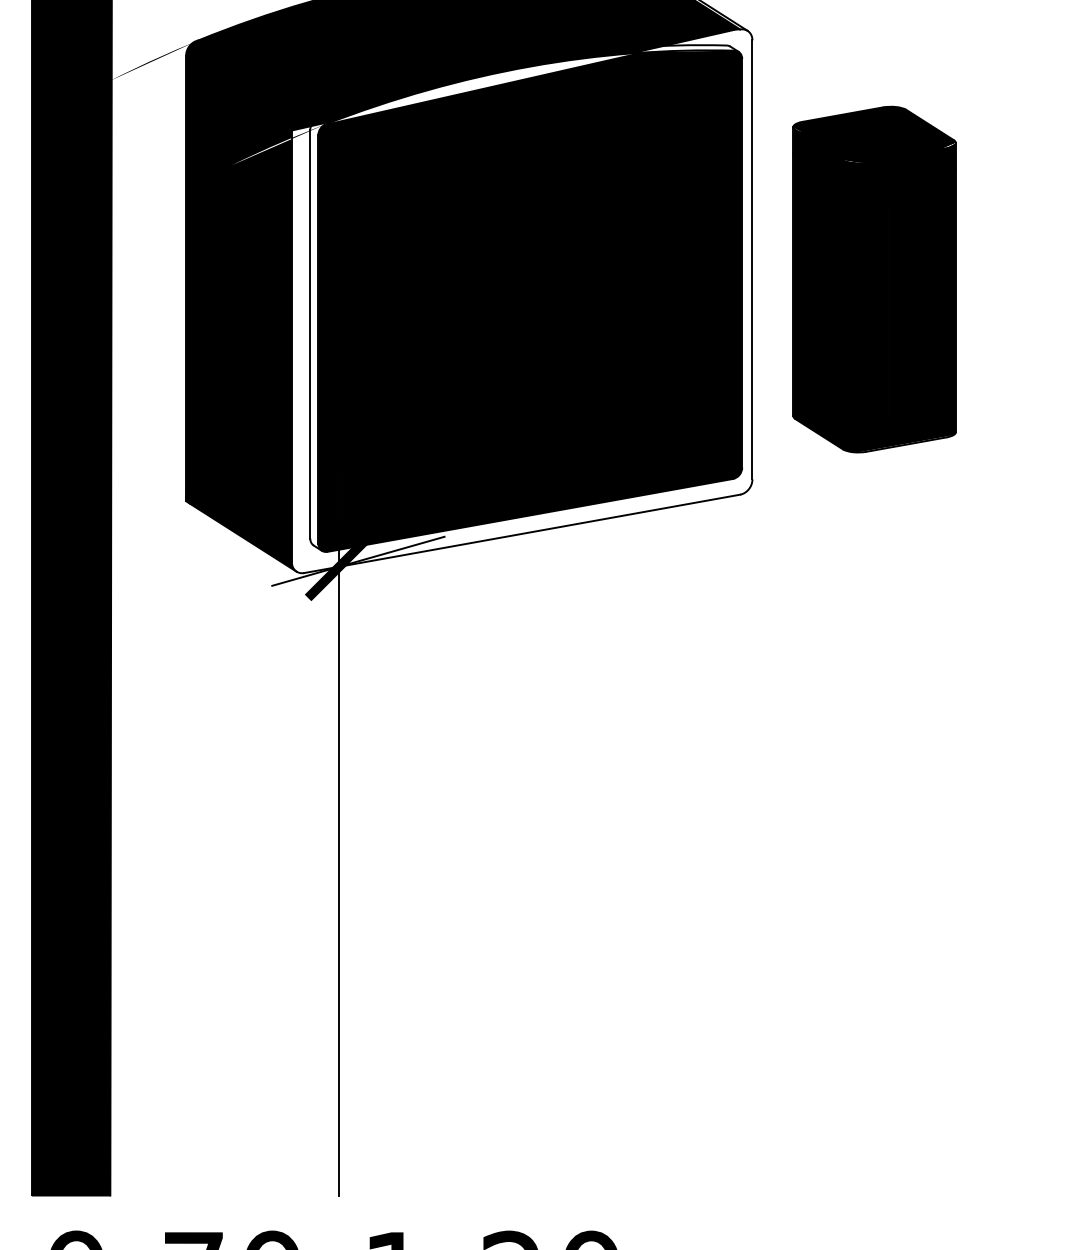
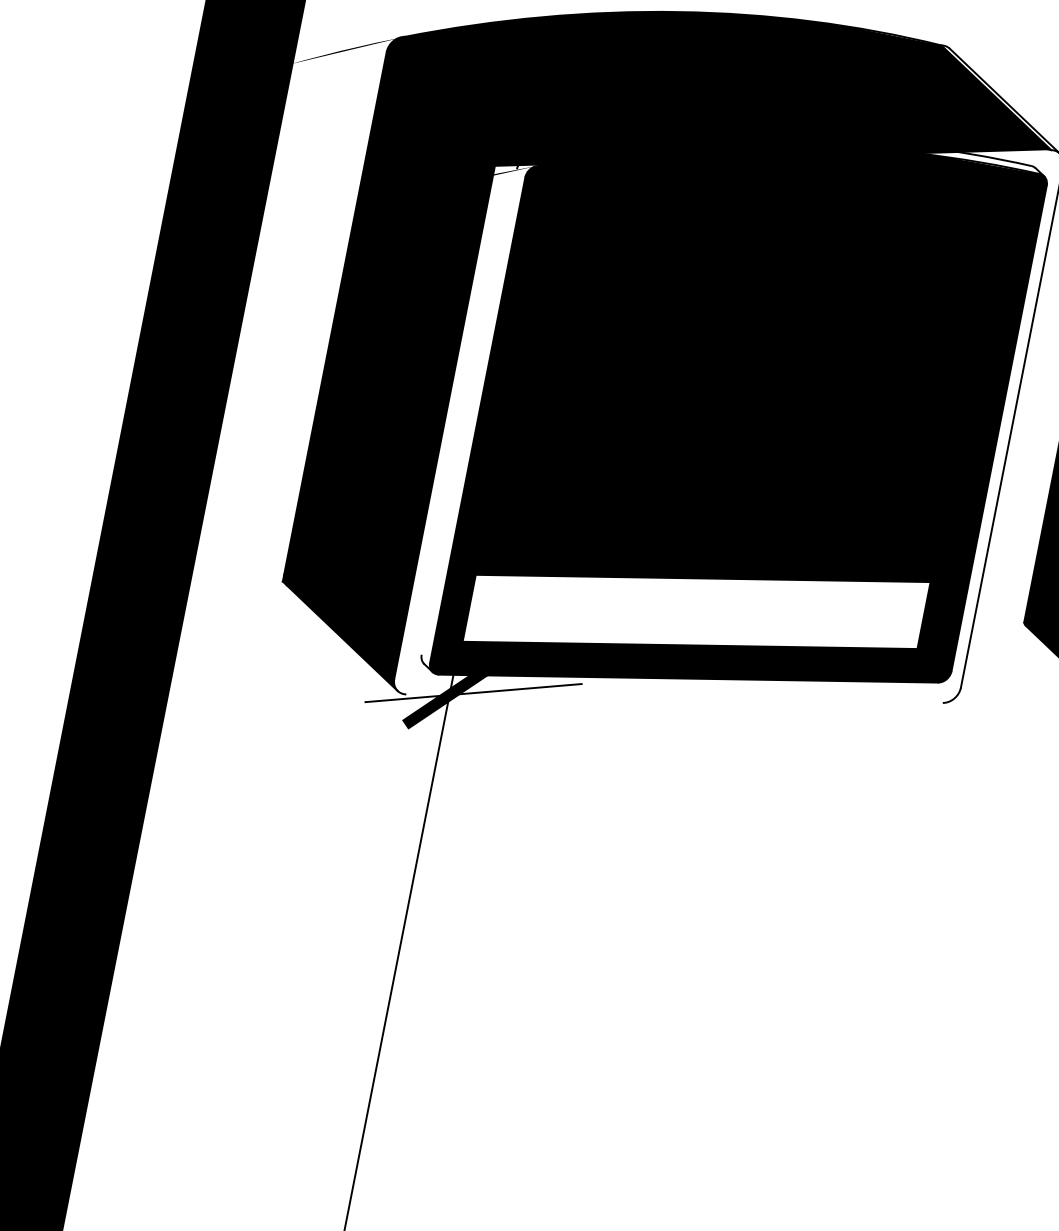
line: (310, 333) -> (469, 411), removed
fill: (526, 459) -> (697, 611), removed
line: (522, 533) -> (675, 698), removed

